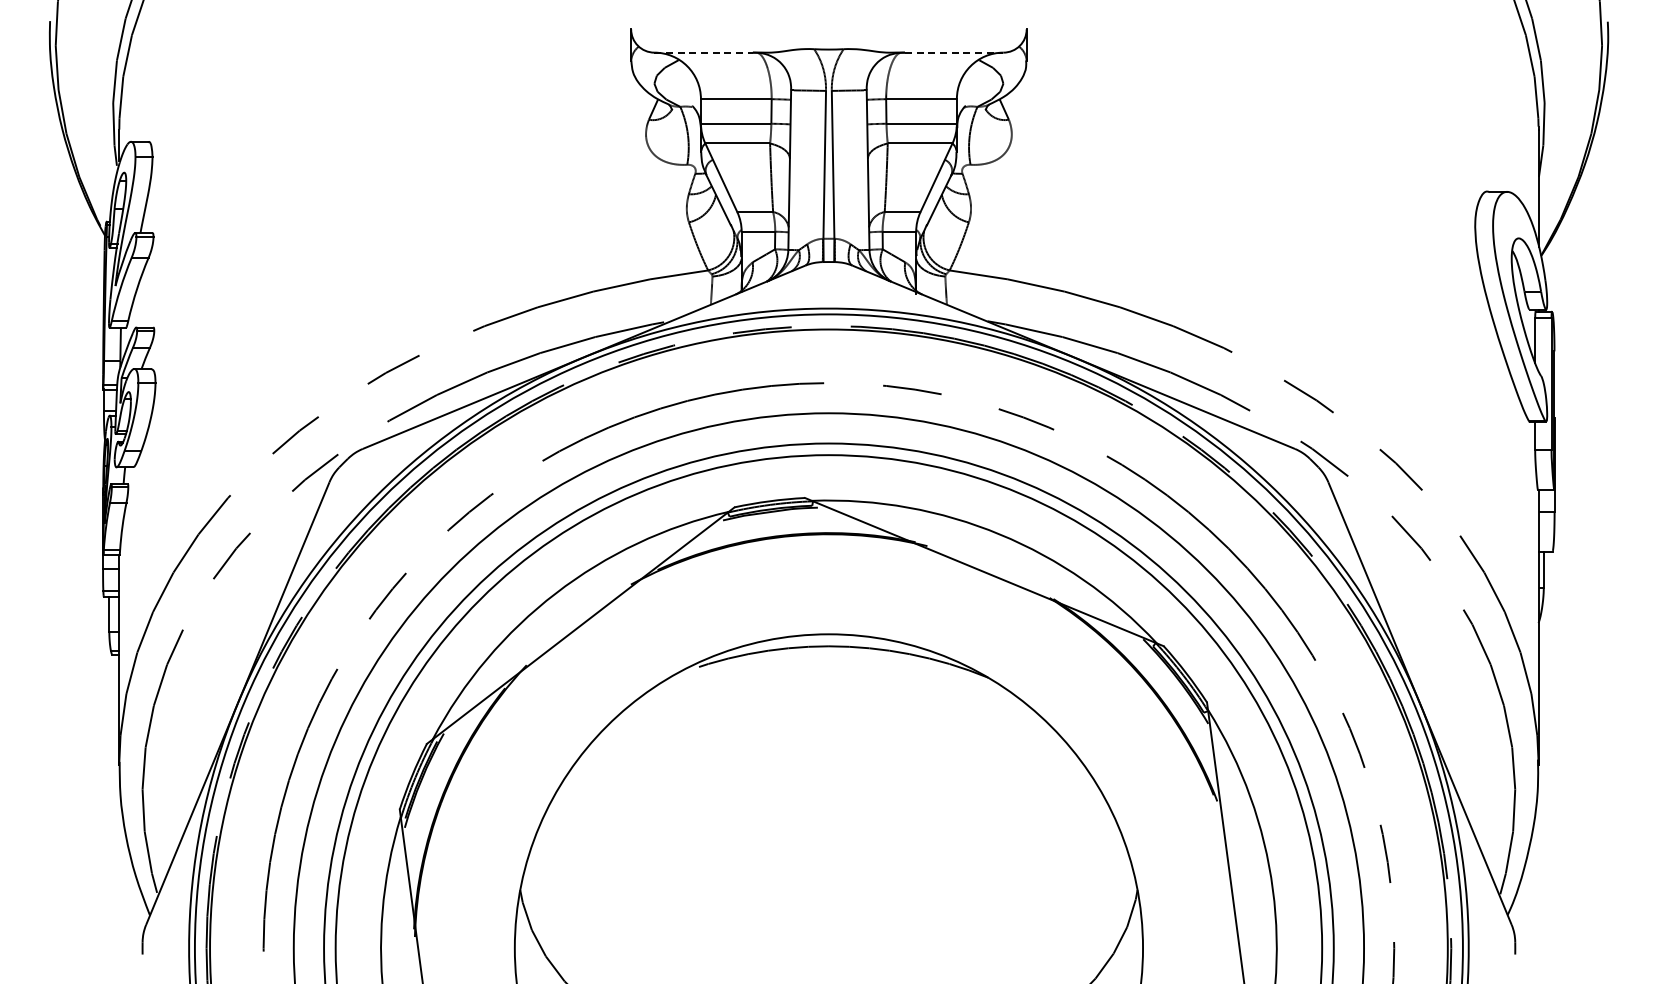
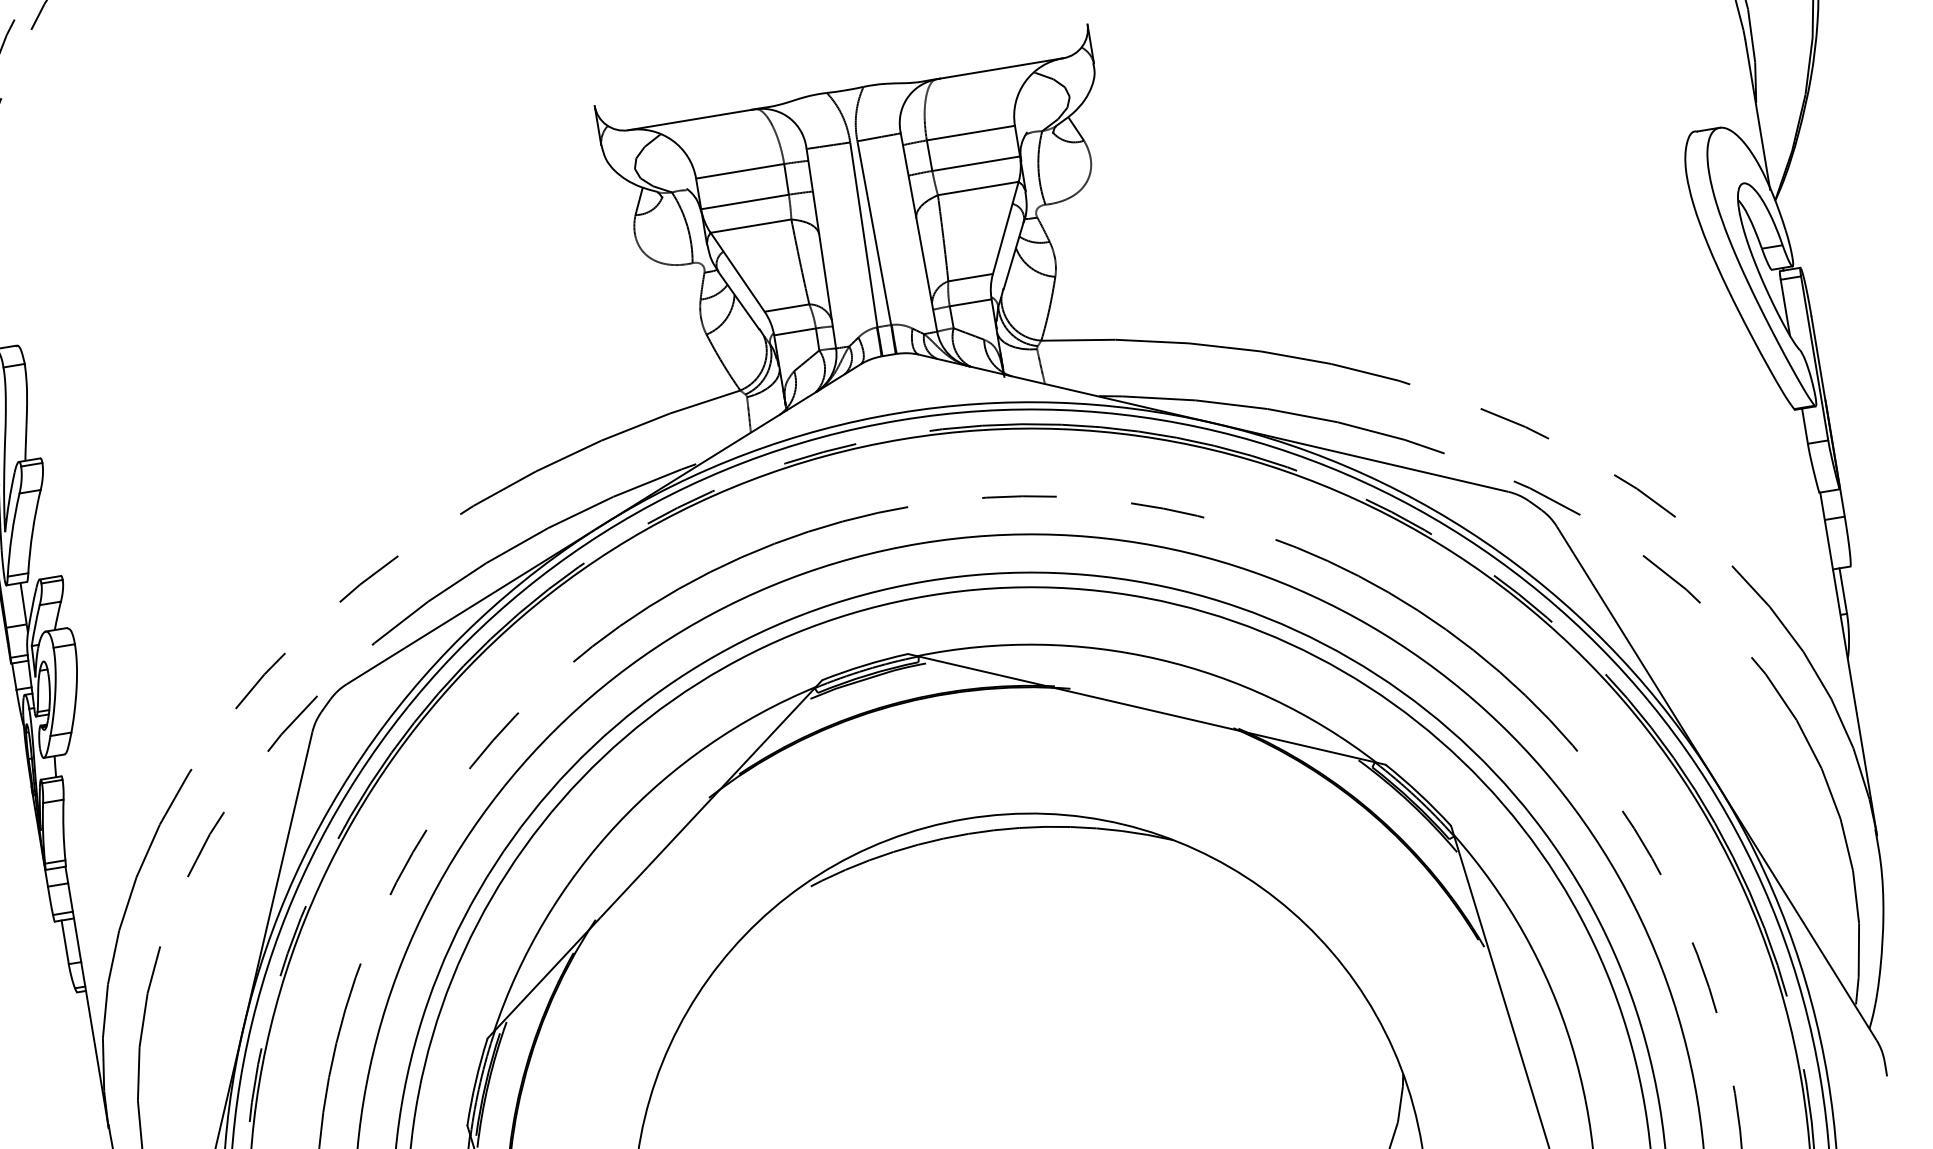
line: (704, 52) -> (690, 119), dashed -> solid
line: (954, 52) -> (1002, 68), dashed -> solid

